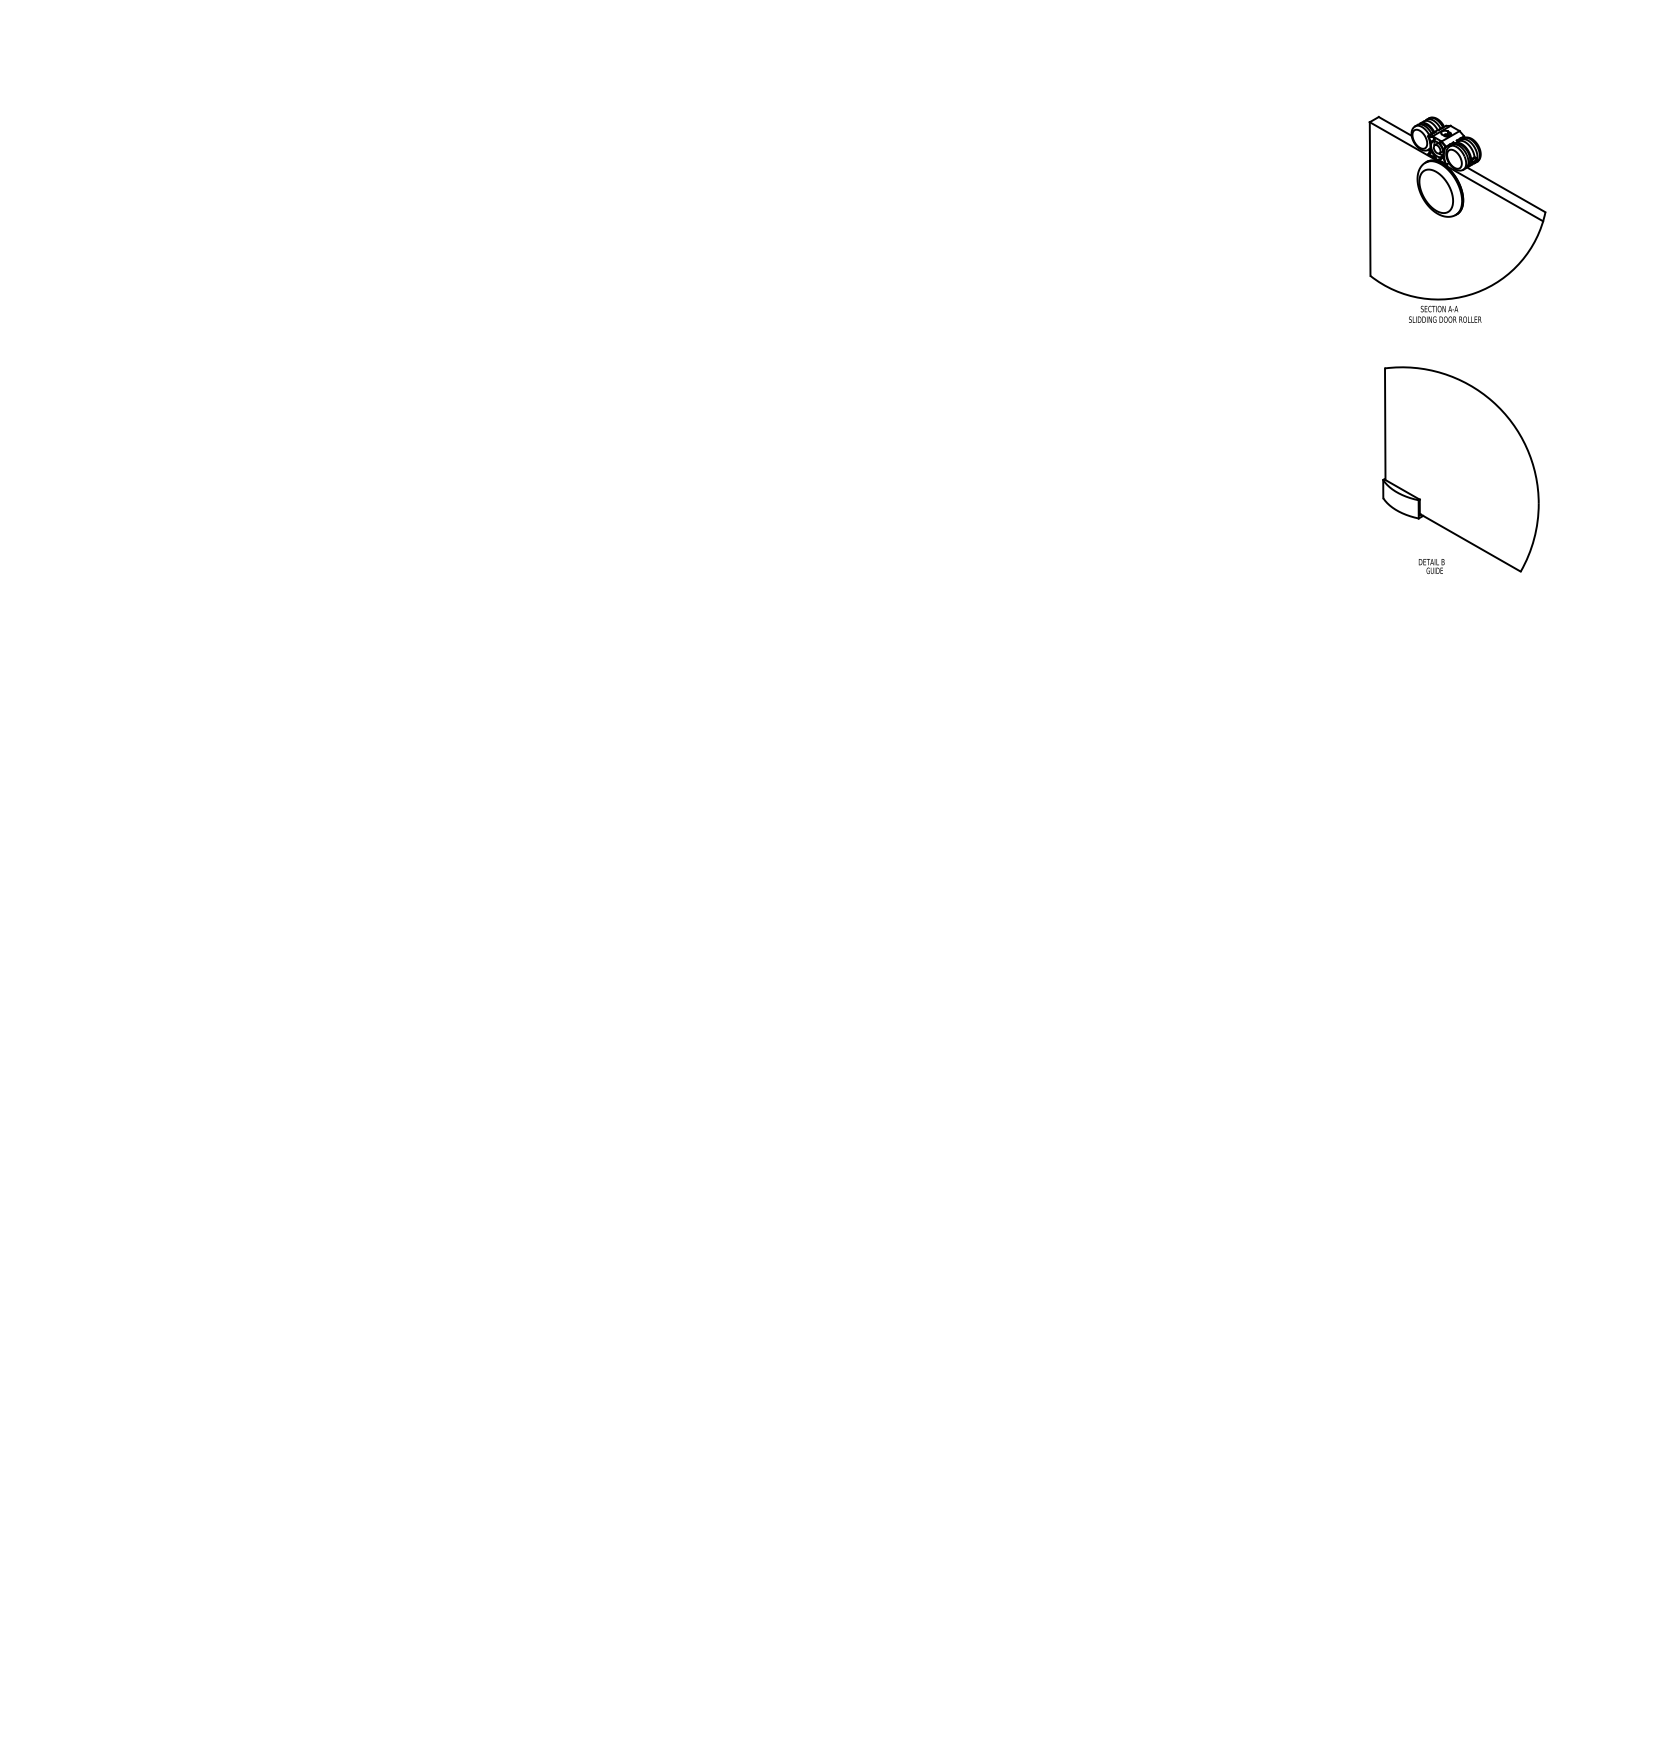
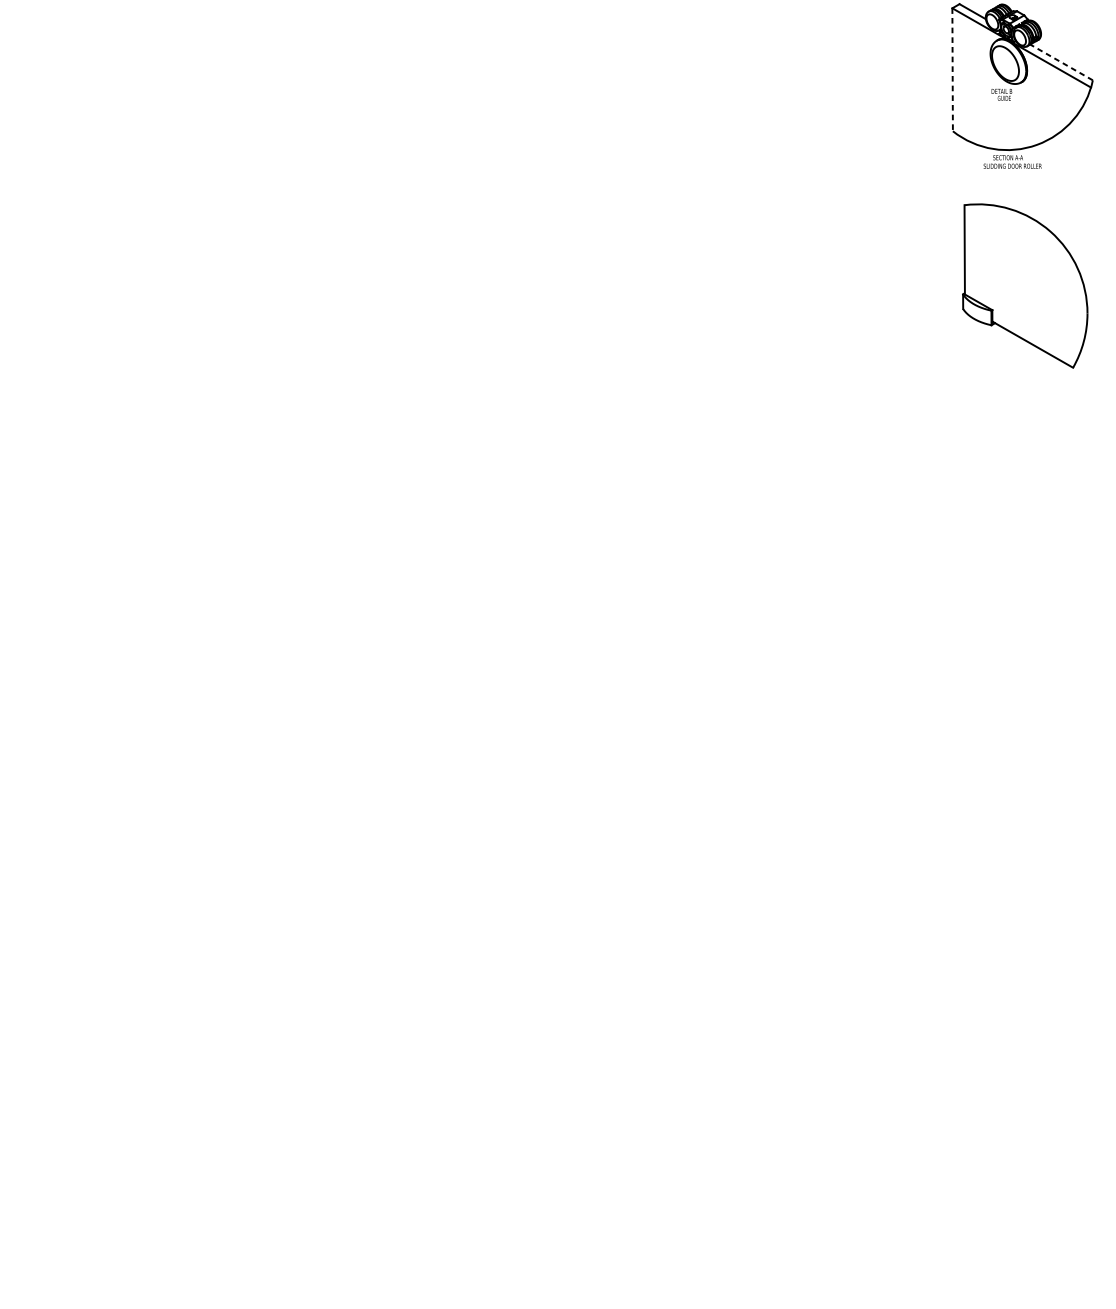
line: (1505, 189) -> (1060, 62), solid -> dashed
line: (1370, 199) -> (952, 70), solid -> dashed
text: (1431, 566) -> (1001, 94), moved

